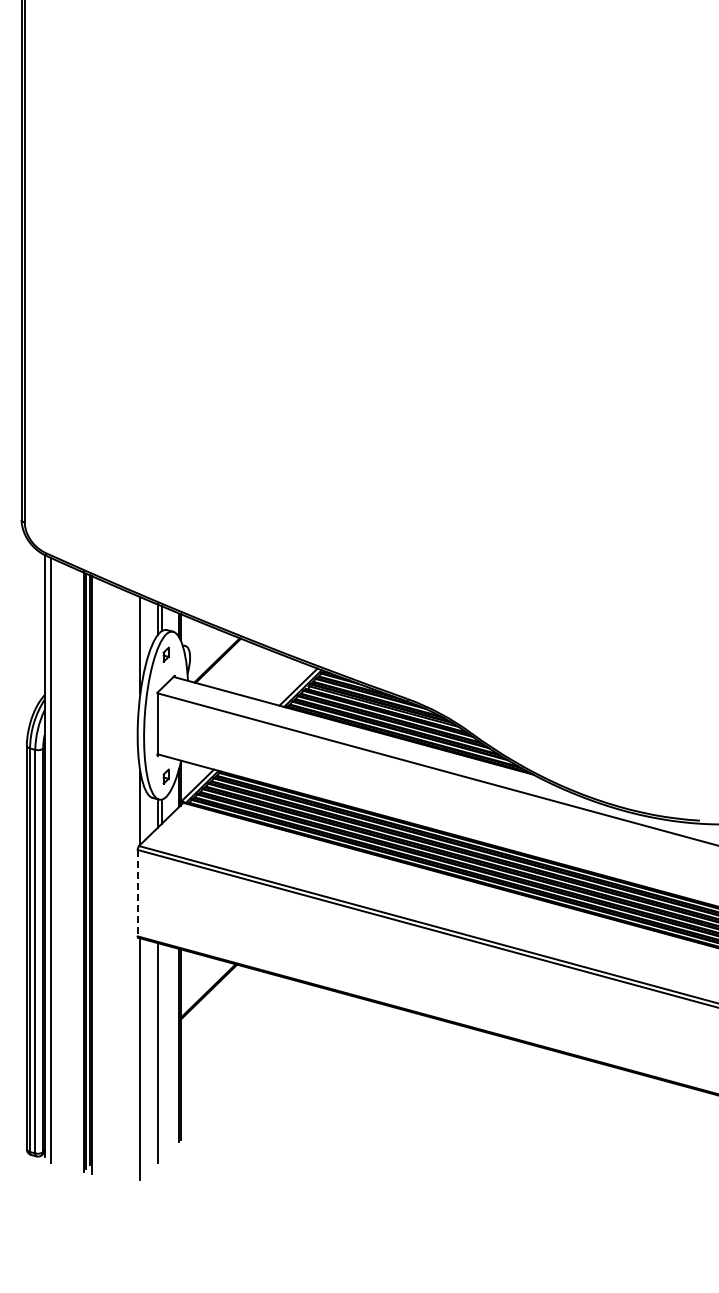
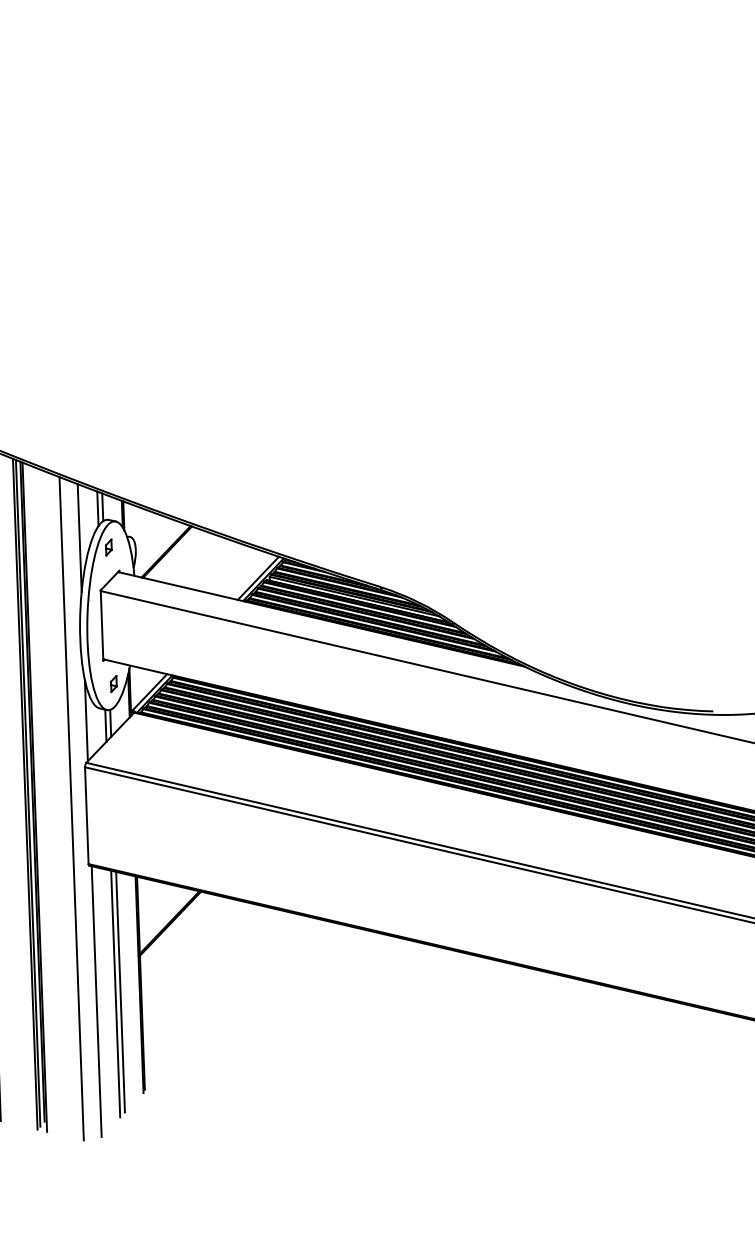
line: (124, 886) -> (71, 808), added
line: (137, 893) -> (86, 816), dashed -> solid
line: (162, 1051) -> (121, 991), added

